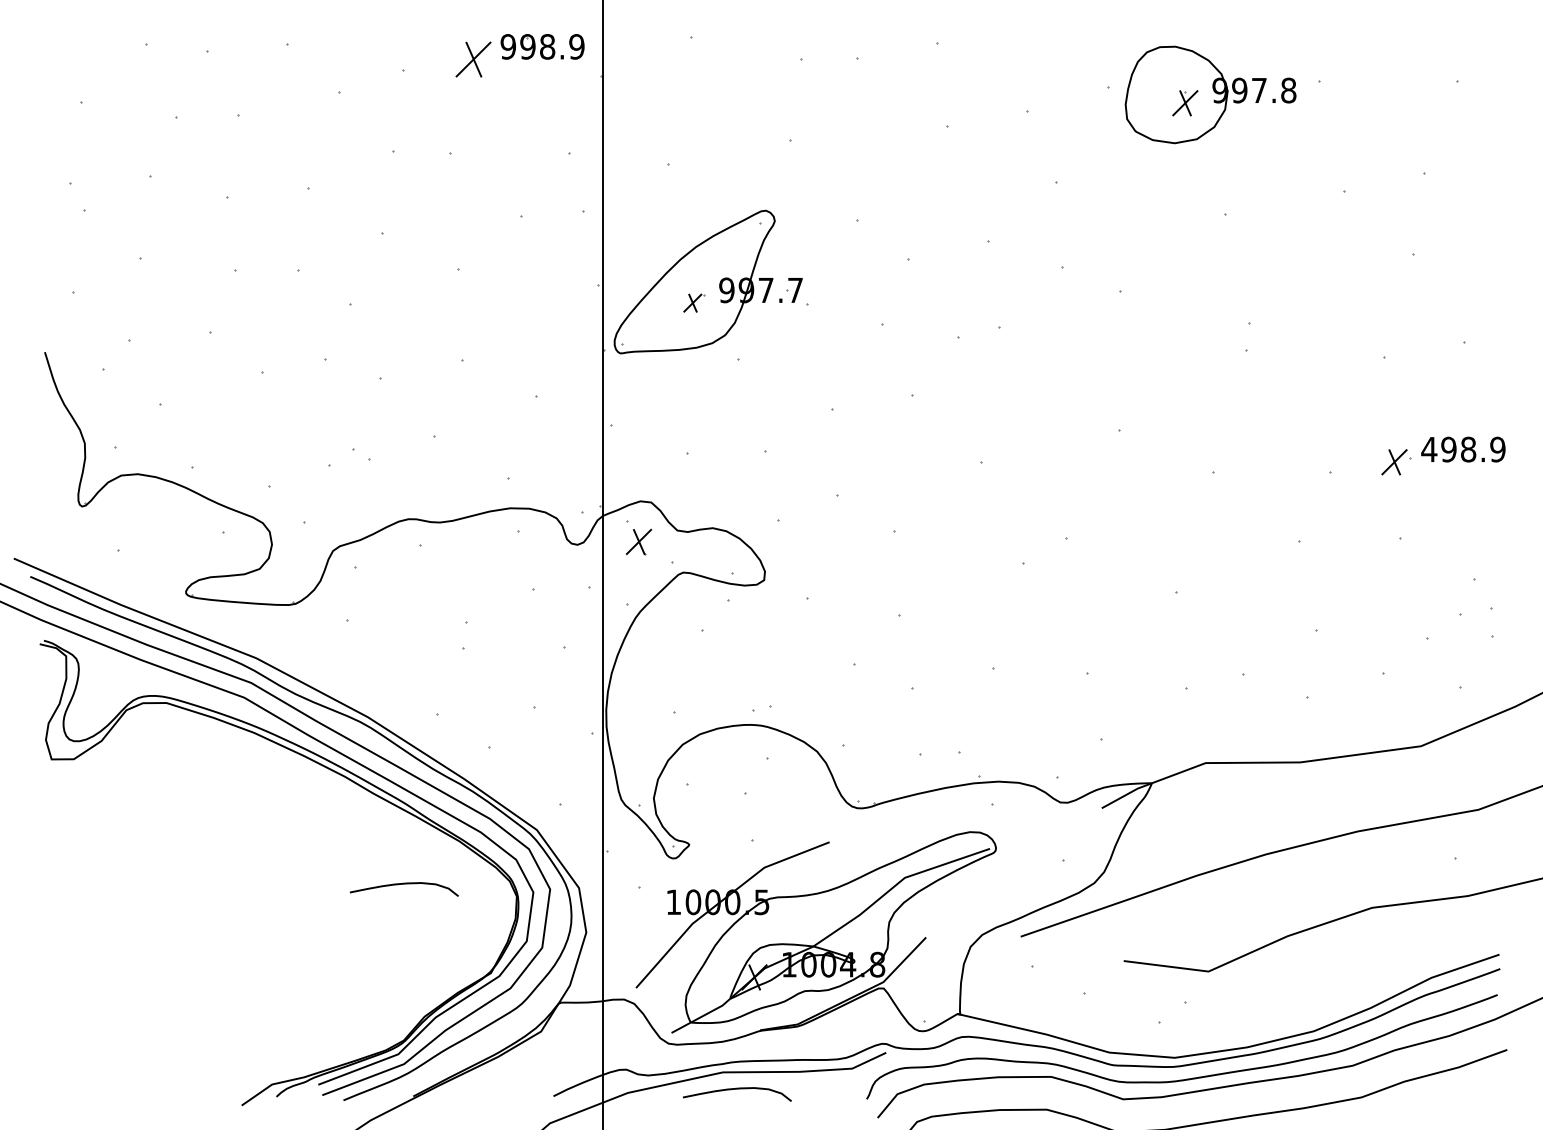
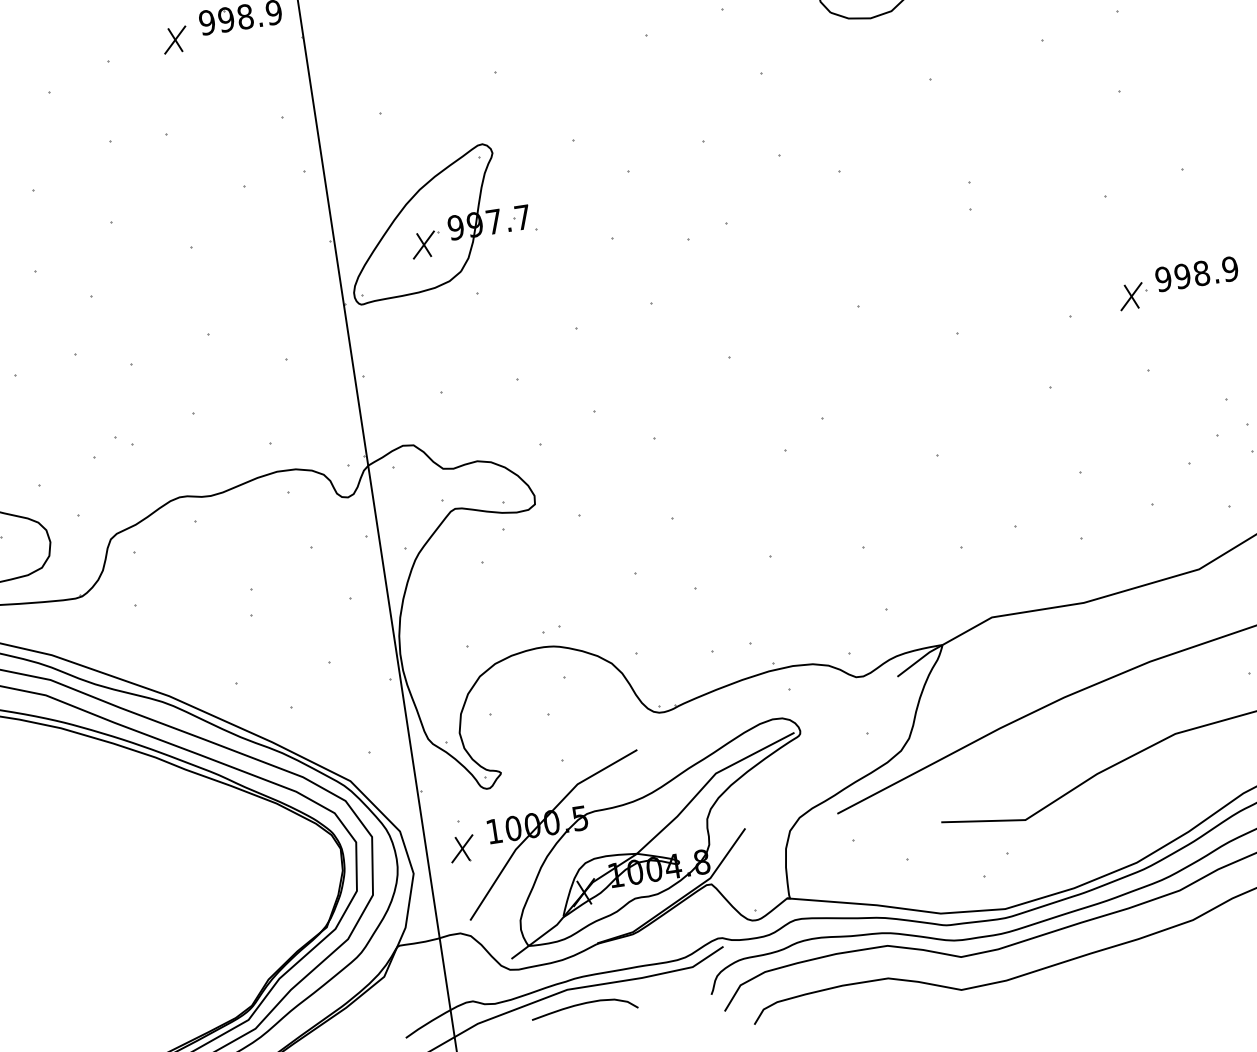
part: (473, 59) -> (175, 40), size x0.71
part: (694, 303) -> (426, 245), size x1.43
text: (1429, 449) -> (1163, 279), 498.9 -> 998.9
part: (639, 541) -> (462, 848), moved
curve: (404, 884) -> (229, 853), removed

